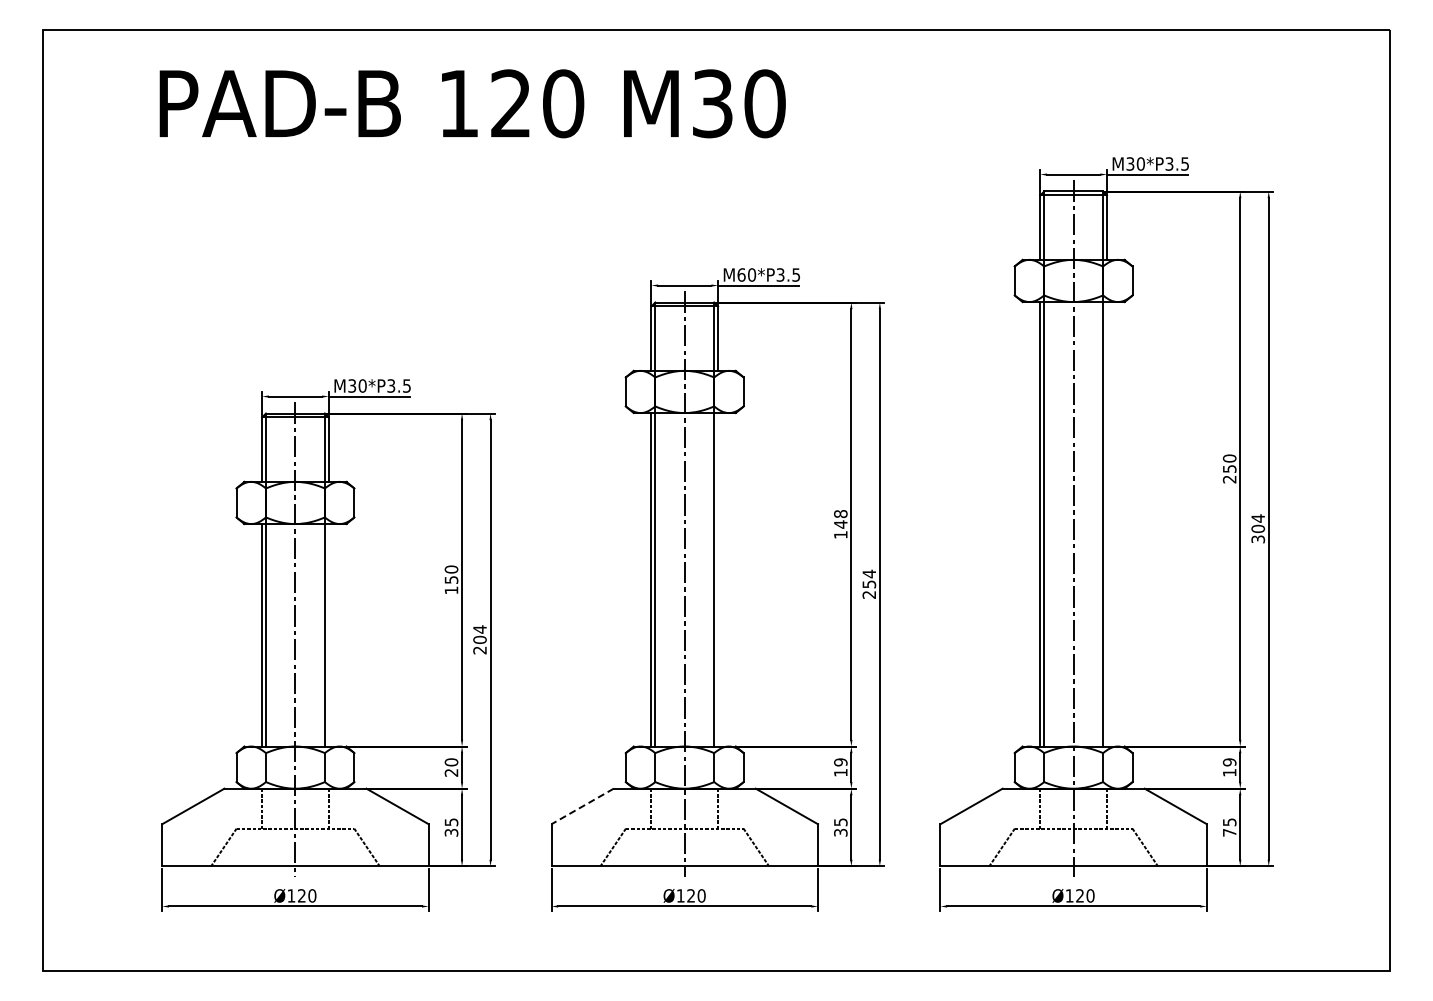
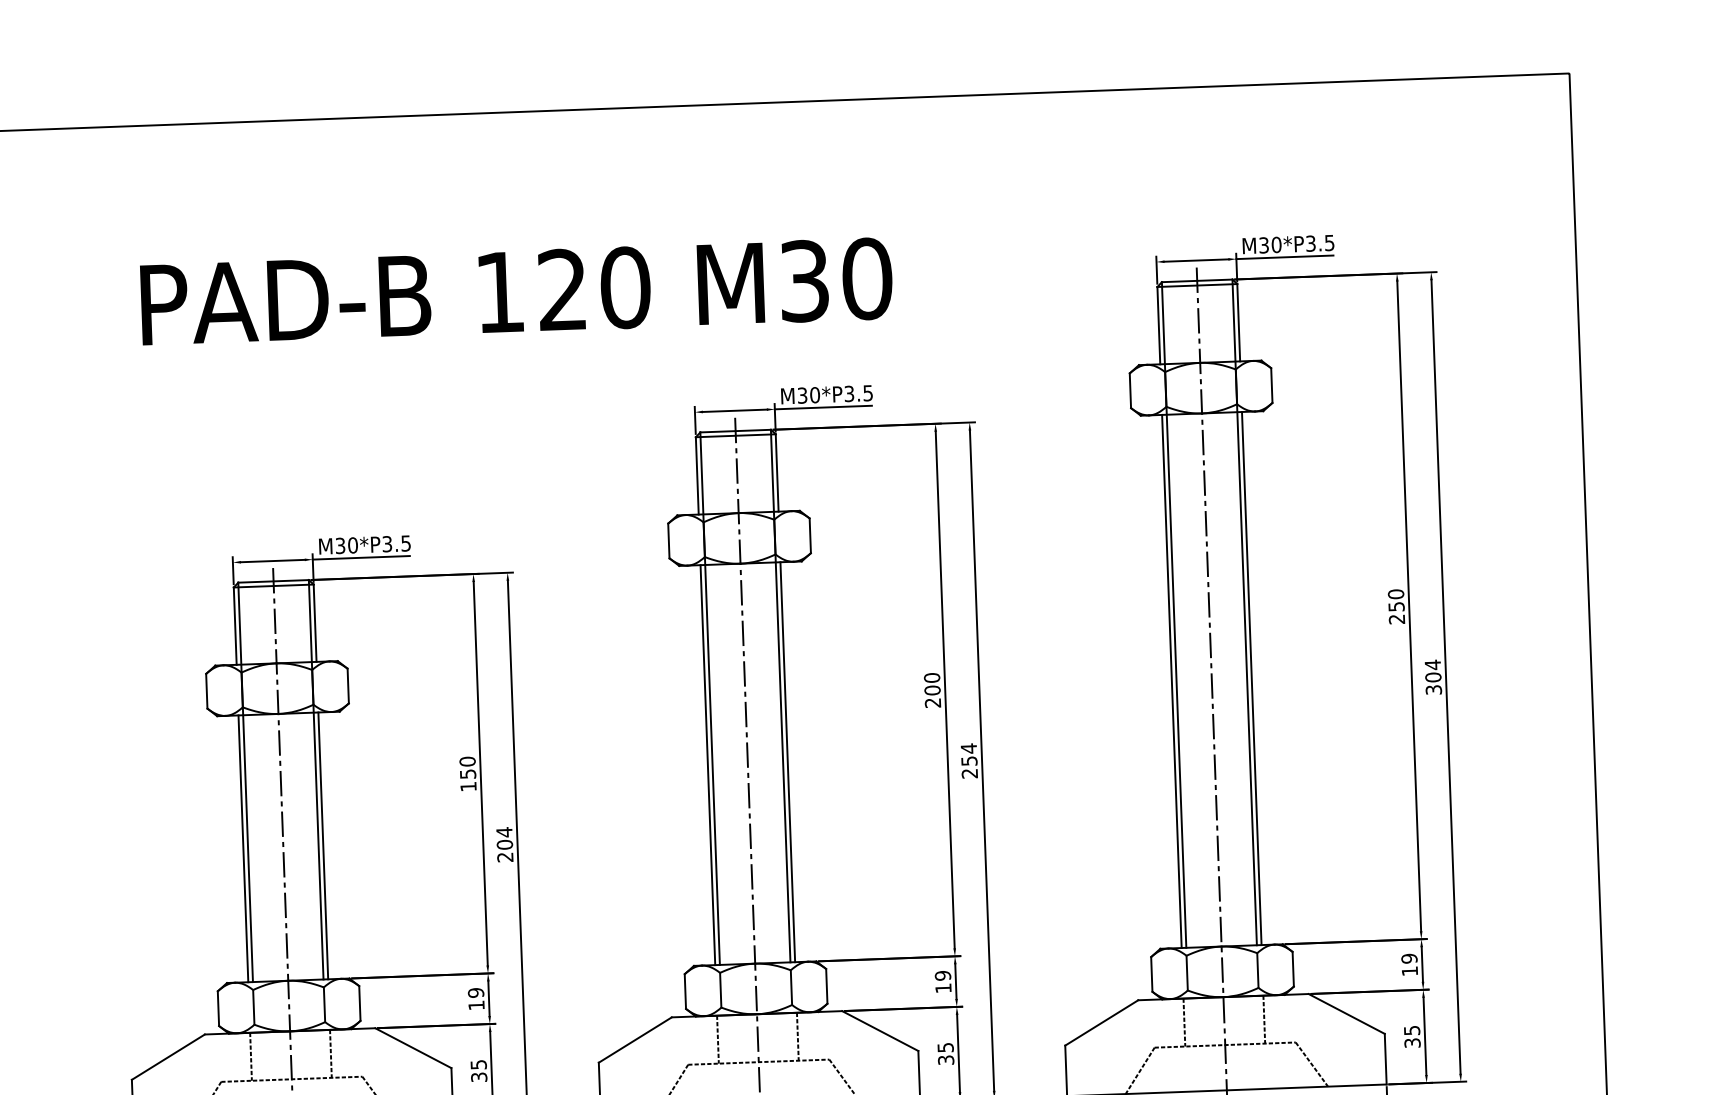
text: (472, 103) -> (516, 291), moved
text: (741, 274) -> (802, 395), M60*P3.5 -> M30*P3.5
text: (840, 524) -> (932, 690), 148 -> 200
line: (1106, 524) -> (1251, 678), added
line: (718, 579) -> (788, 761), added
line: (328, 635) -> (322, 846), added
text: (451, 767) -> (476, 999), 20 -> 19
line: (582, 806) -> (635, 1040), dashed -> solid
text: (1229, 832) -> (1412, 1042), 75 -> 35

